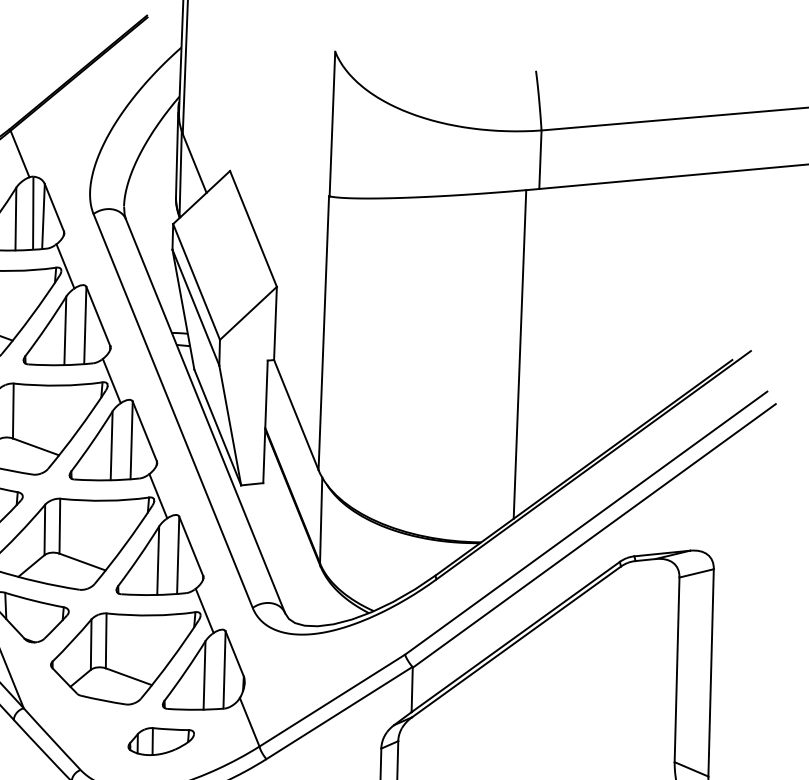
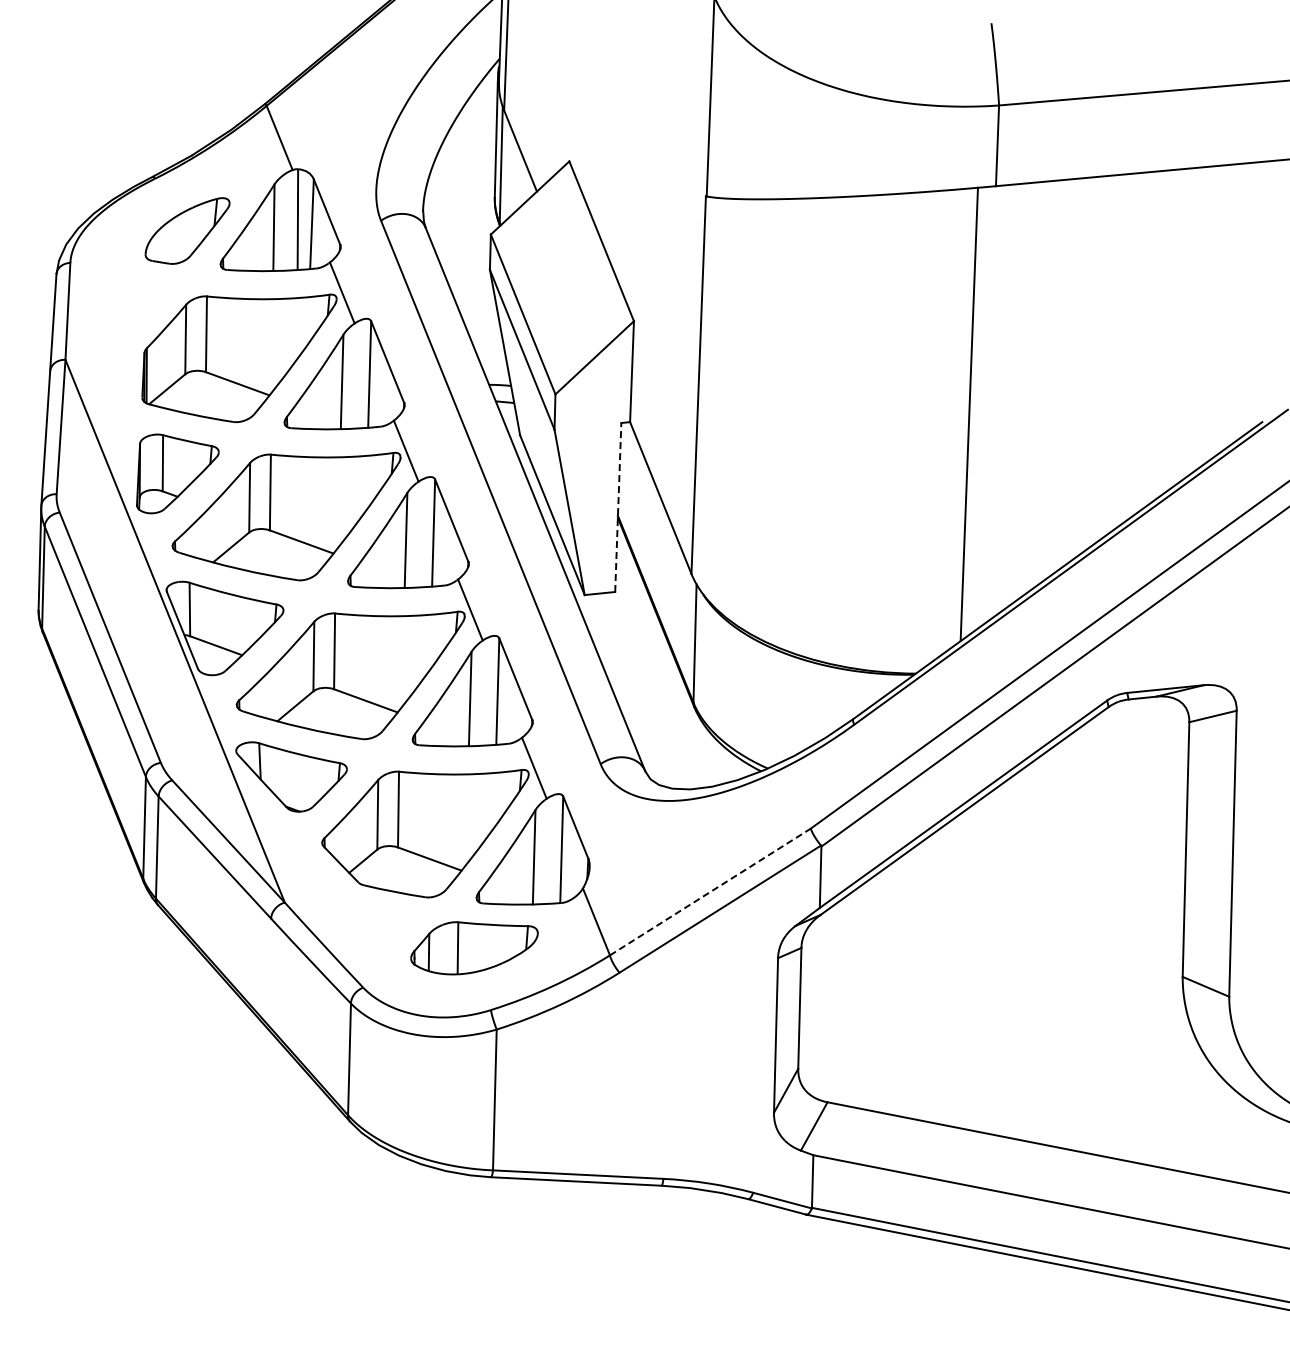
line: (265, 421) -> (618, 507), solid -> dashed
line: (332, 700) -> (710, 892), solid -> dashed
part: (161, 741) -> (474, 948), size x1.4

